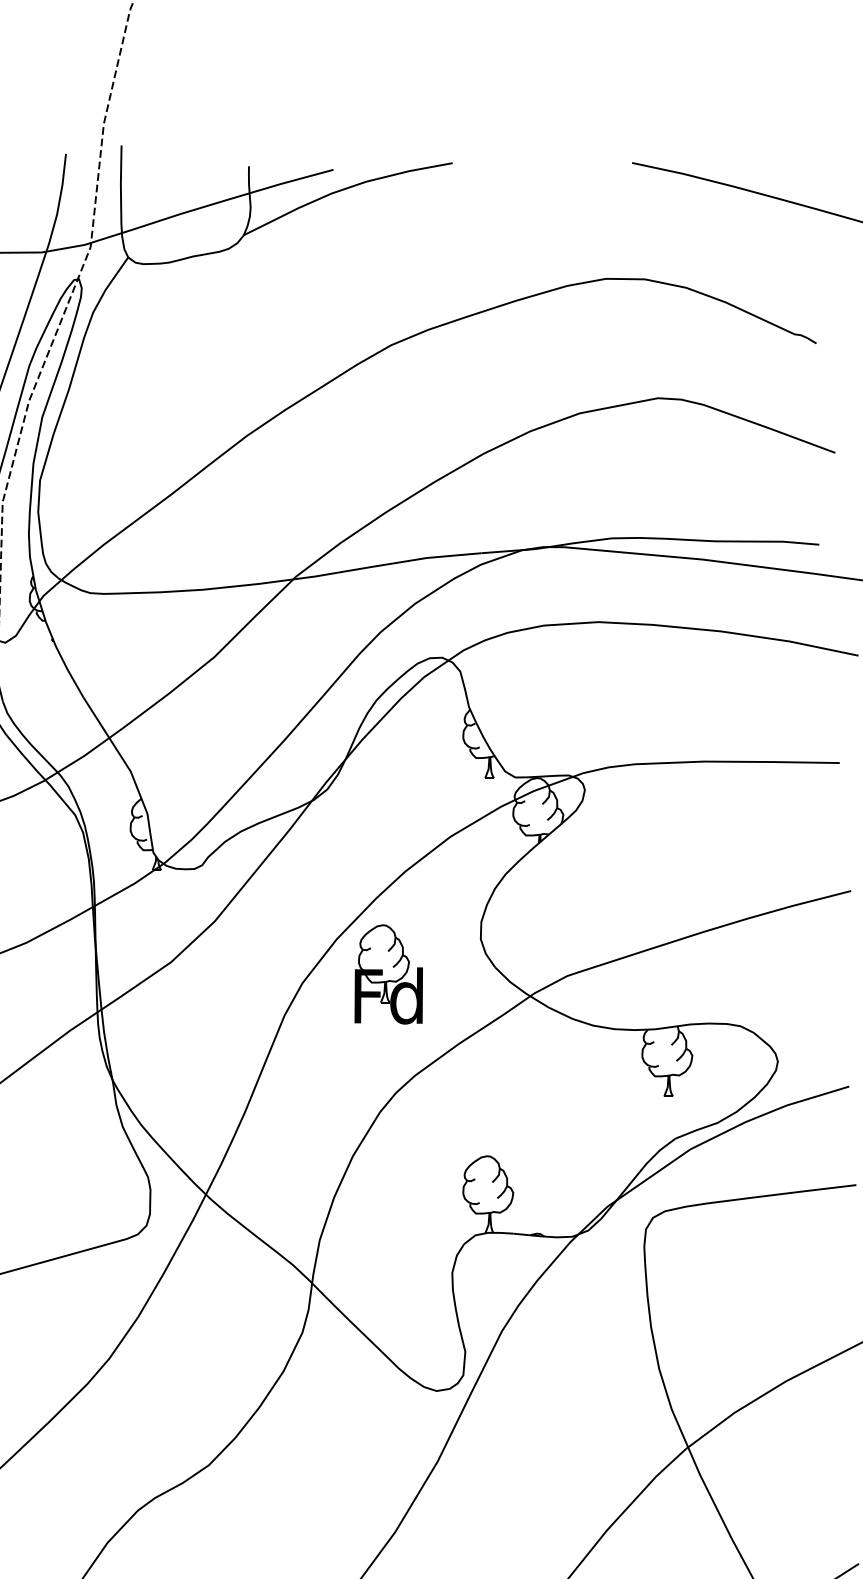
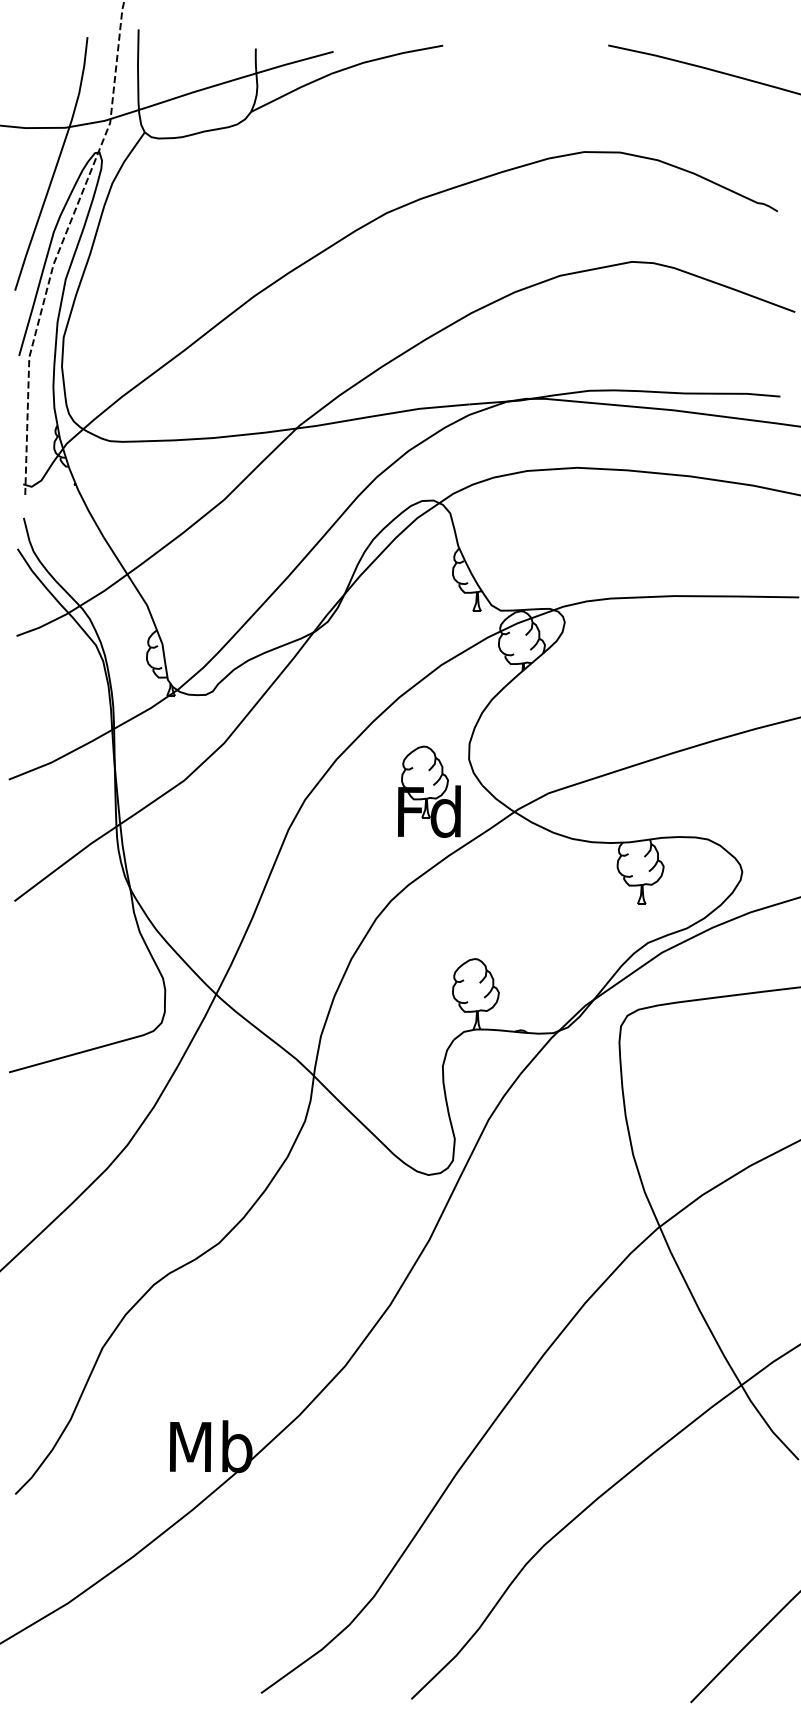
part: (388, 974) -> (429, 791), moved

